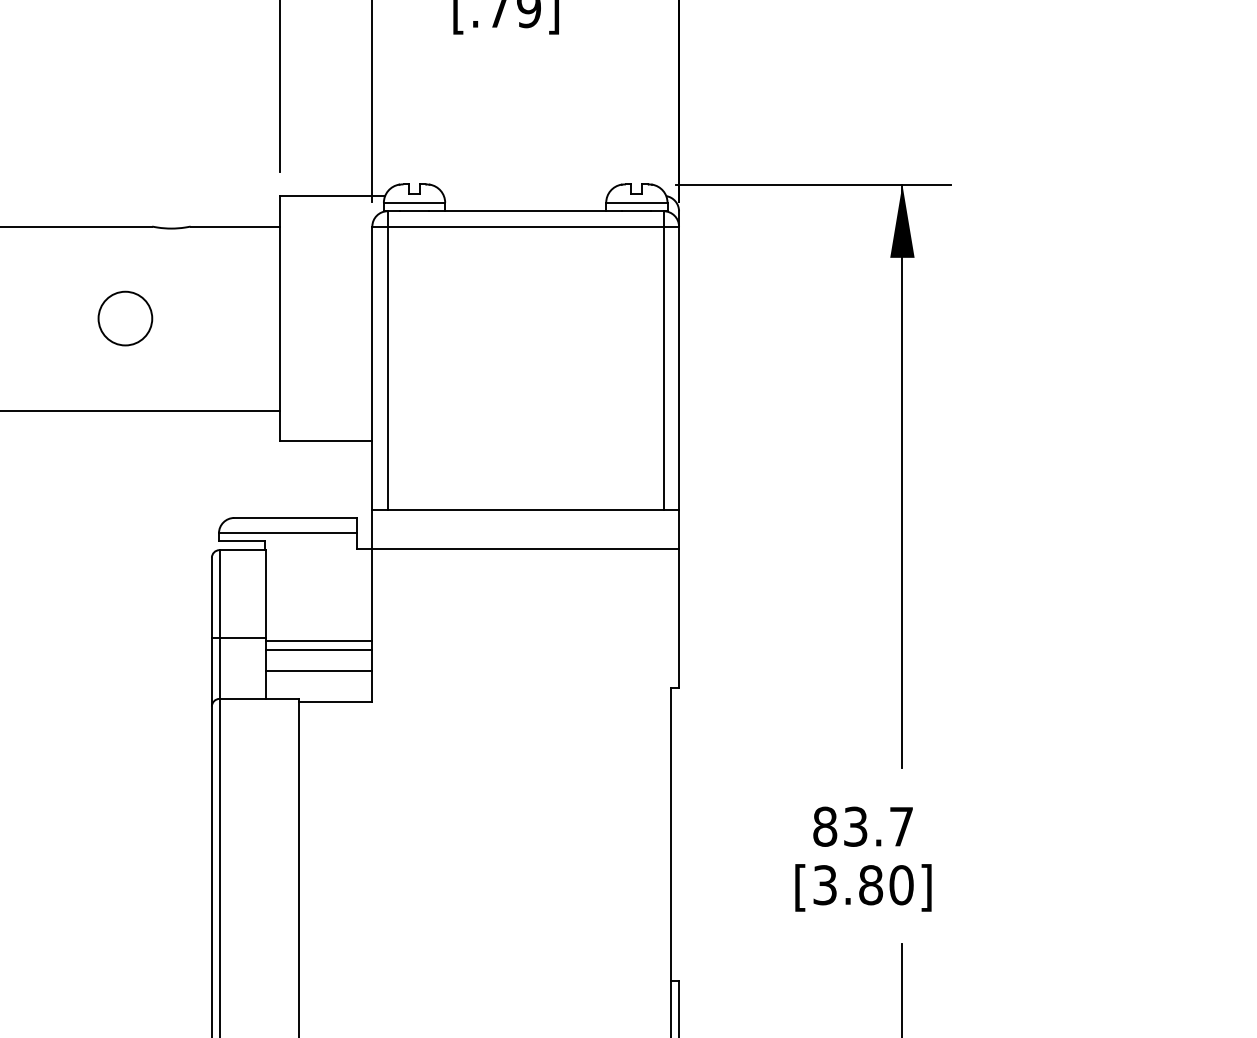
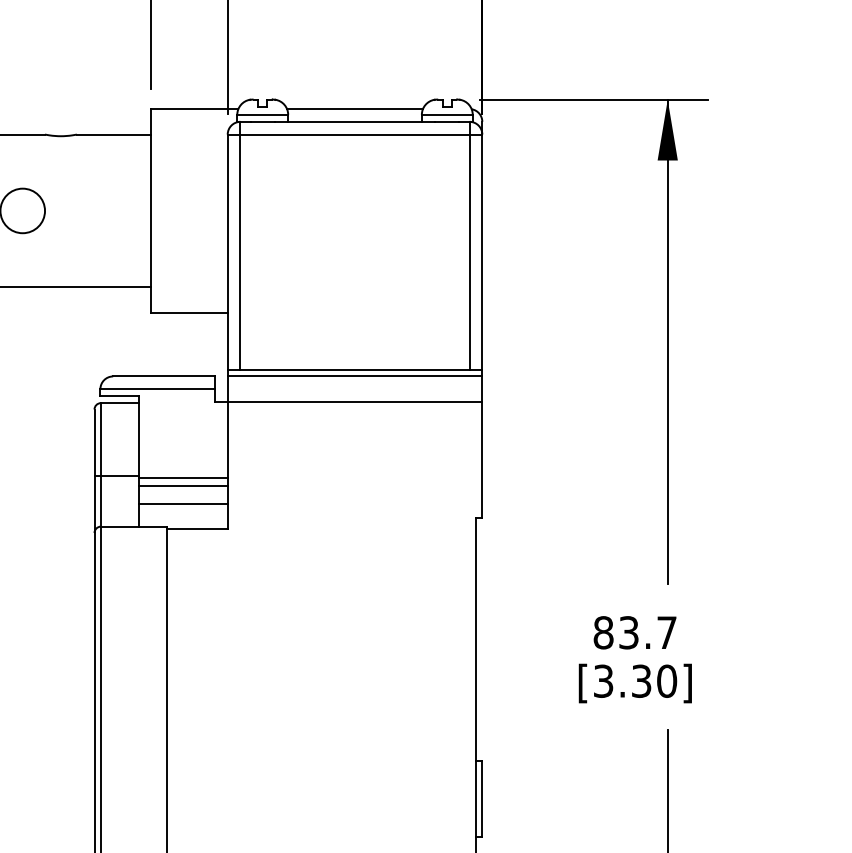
line: (525, 195) -> (354, 108), added
line: (525, 517) -> (354, 376), added
text: (871, 885) -> (642, 681), [3.80] -> [3.30]

